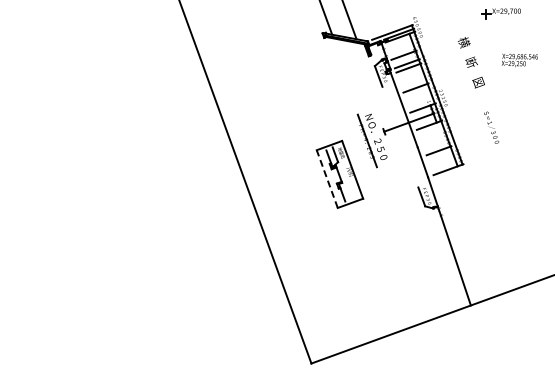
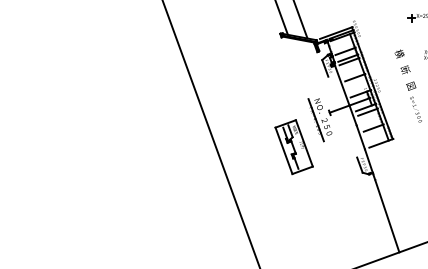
text: (470, 62) -> (404, 70), moved
line: (431, 130) -> (367, 111), added
line: (327, 179) -> (284, 151), dashed -> solid

